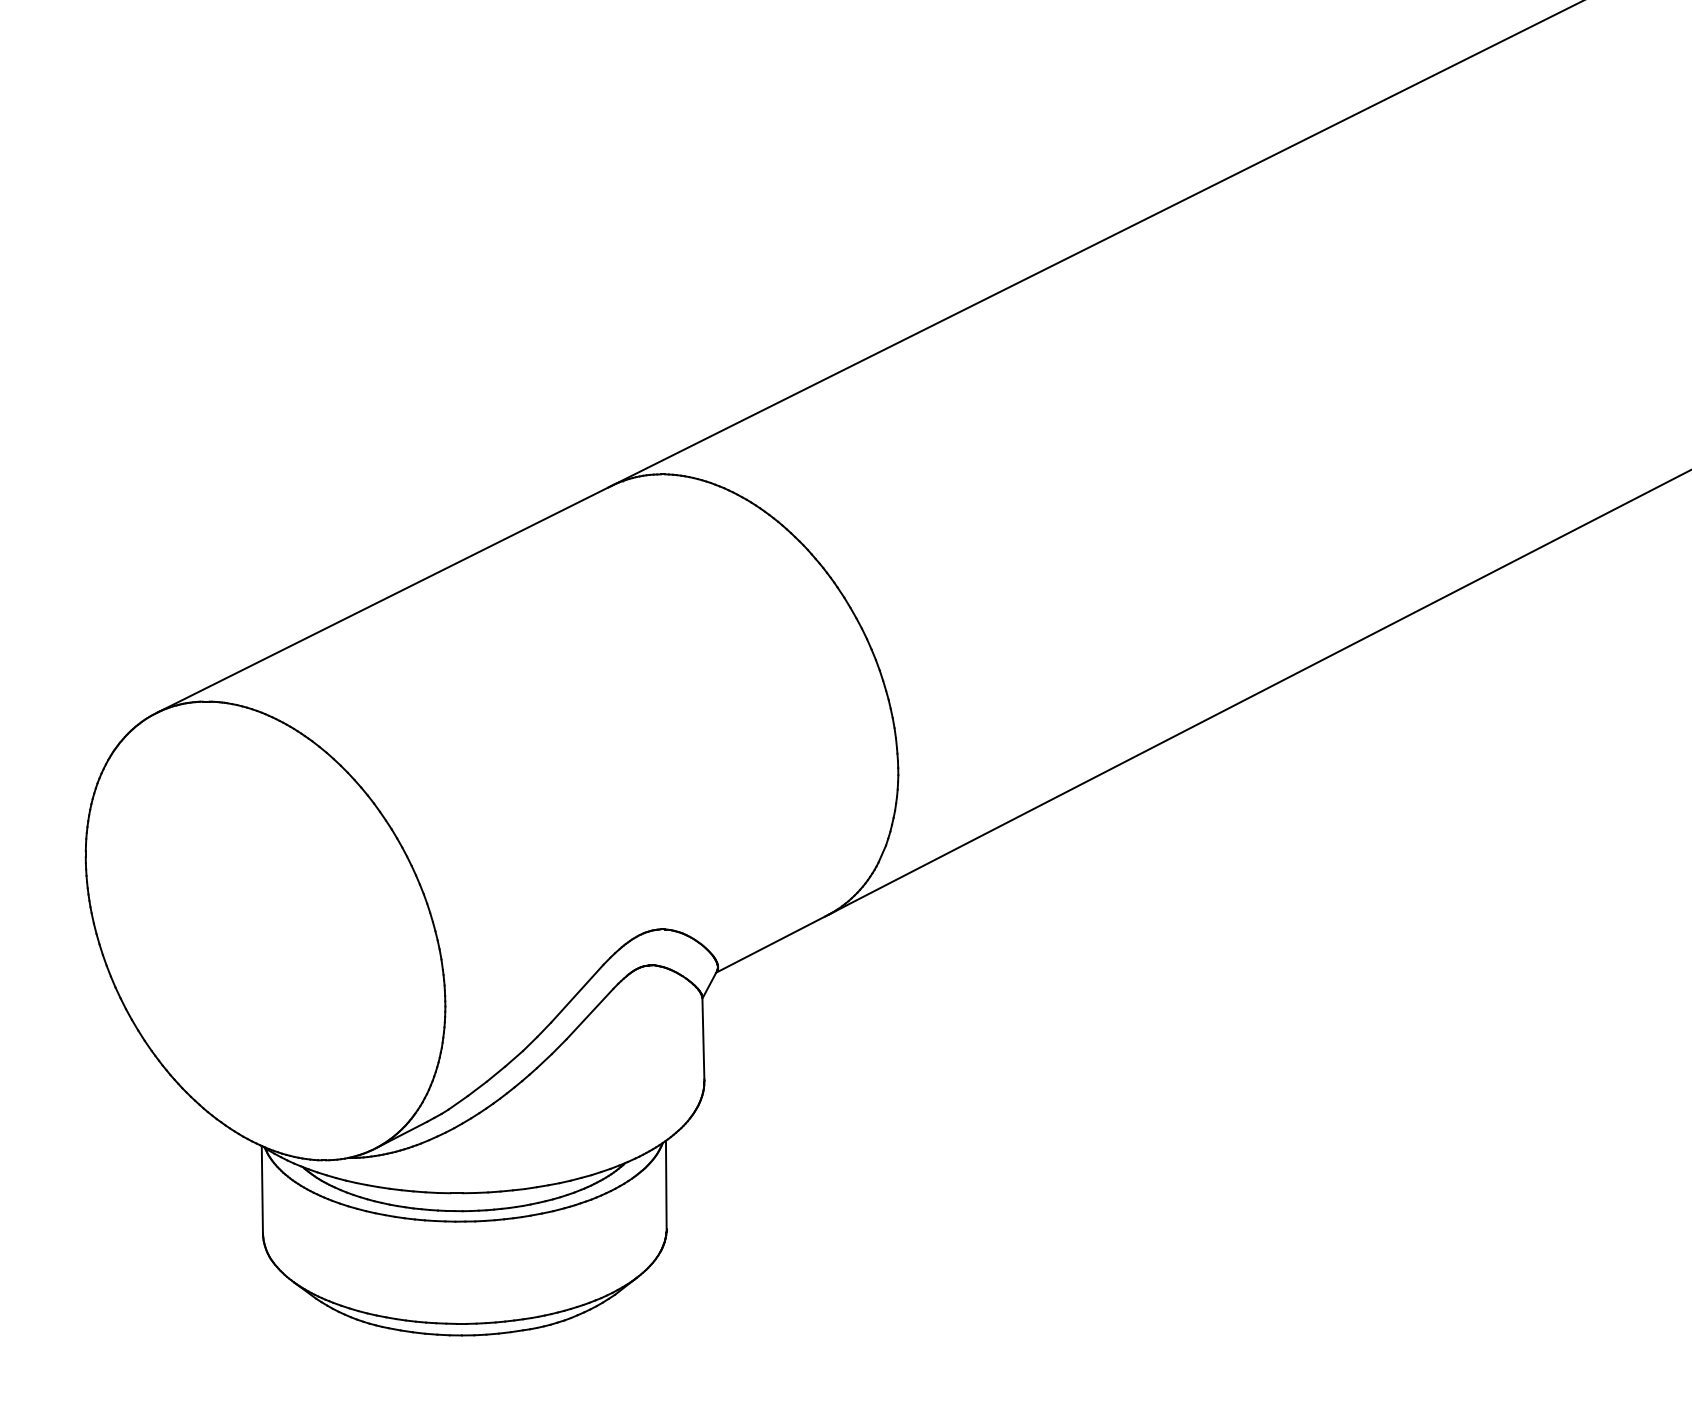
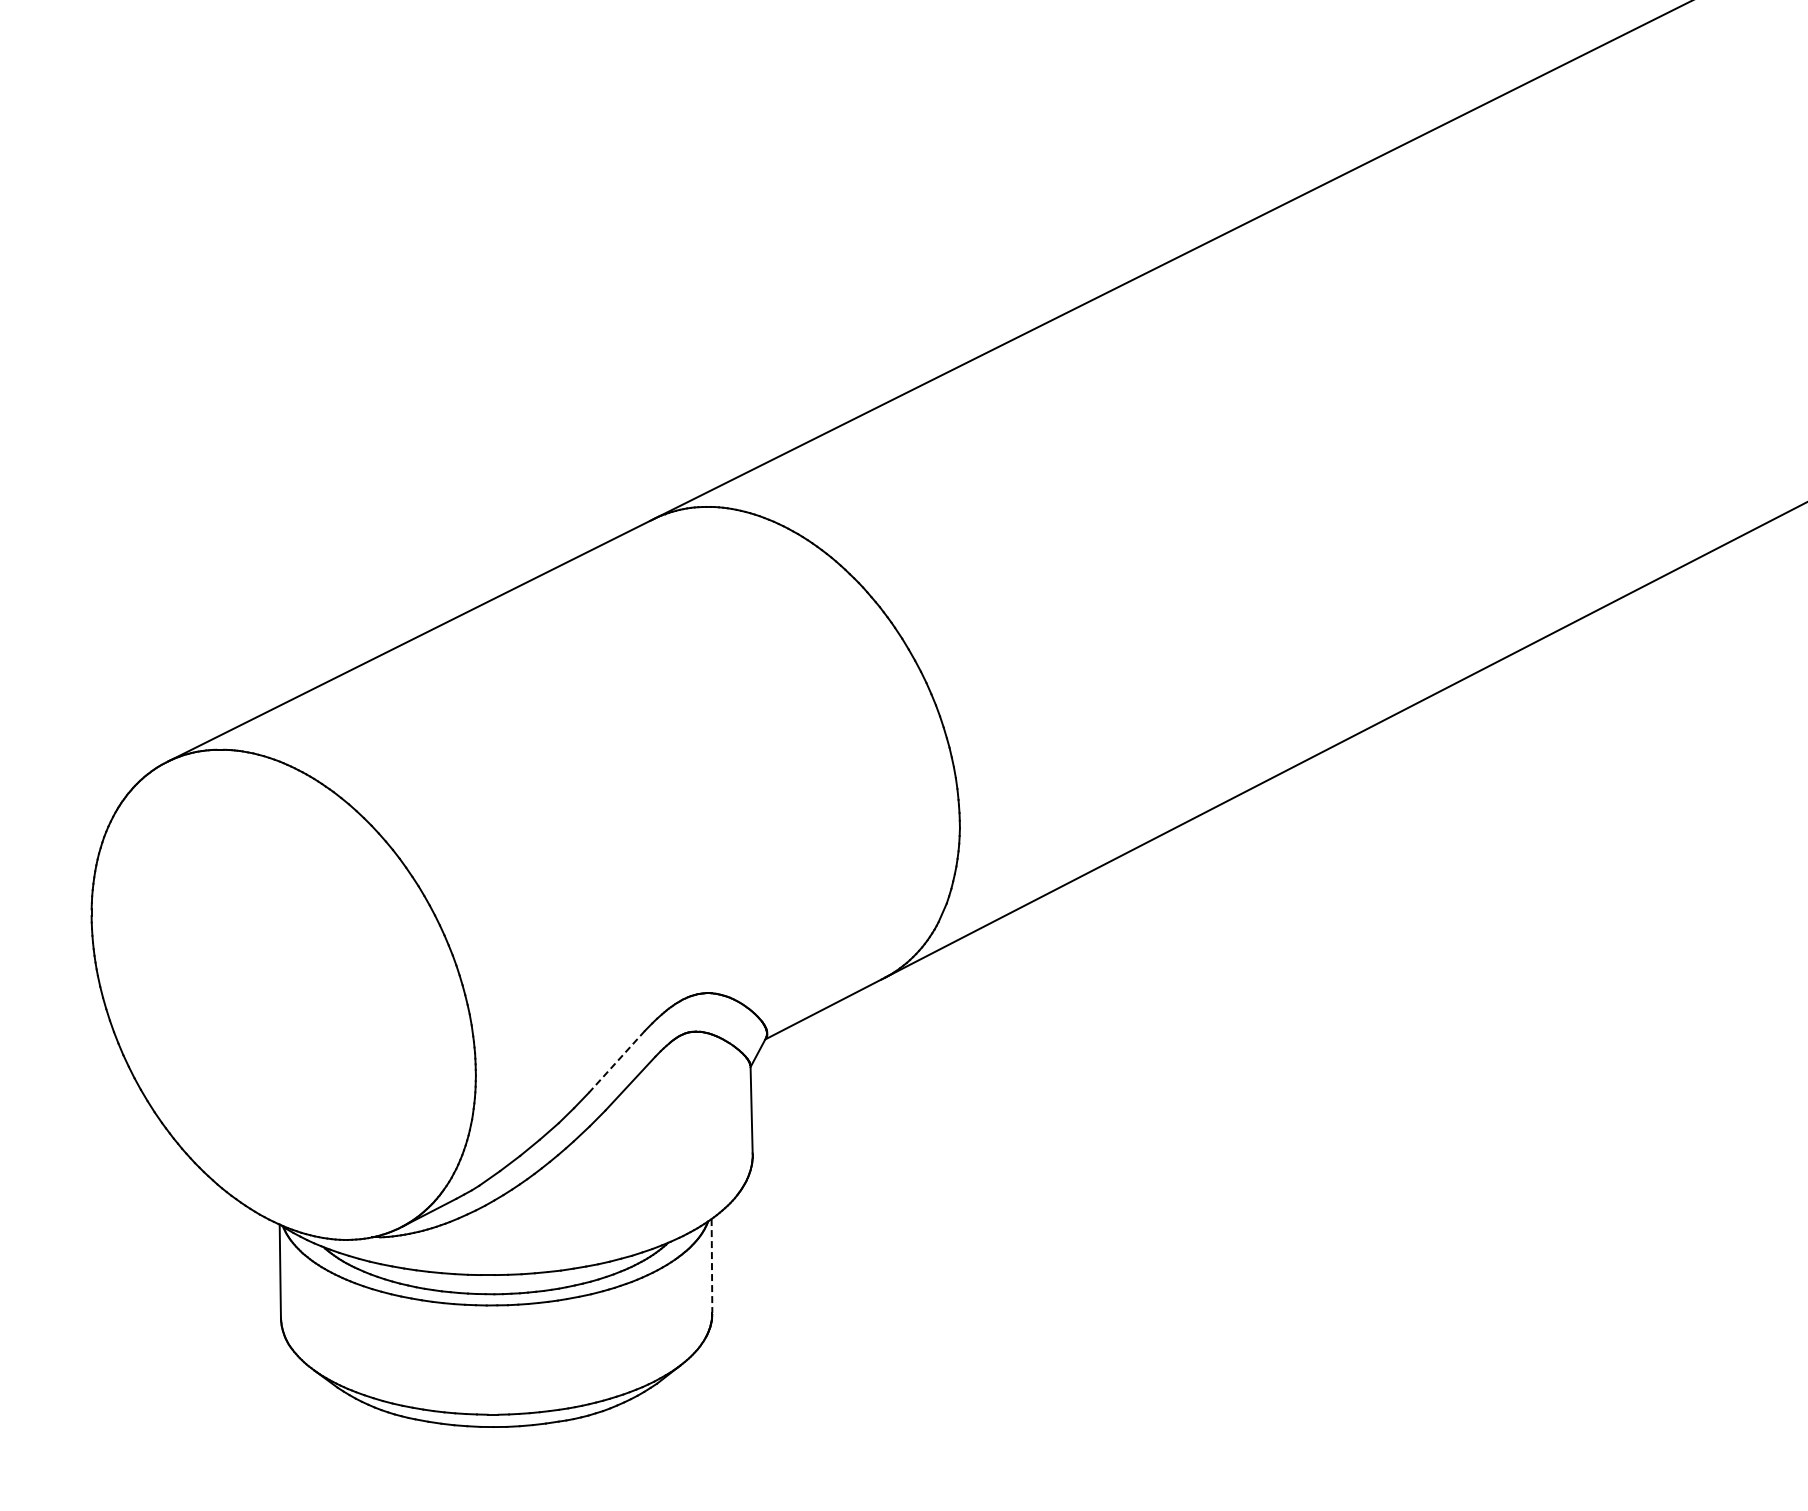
line: (576, 993) -> (616, 1061), solid -> dashed
line: (665, 1185) -> (711, 1266), solid -> dashed

